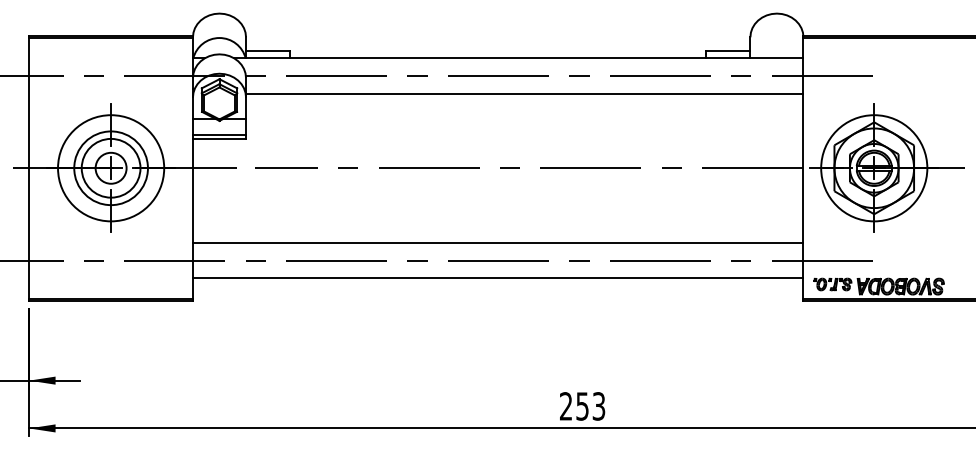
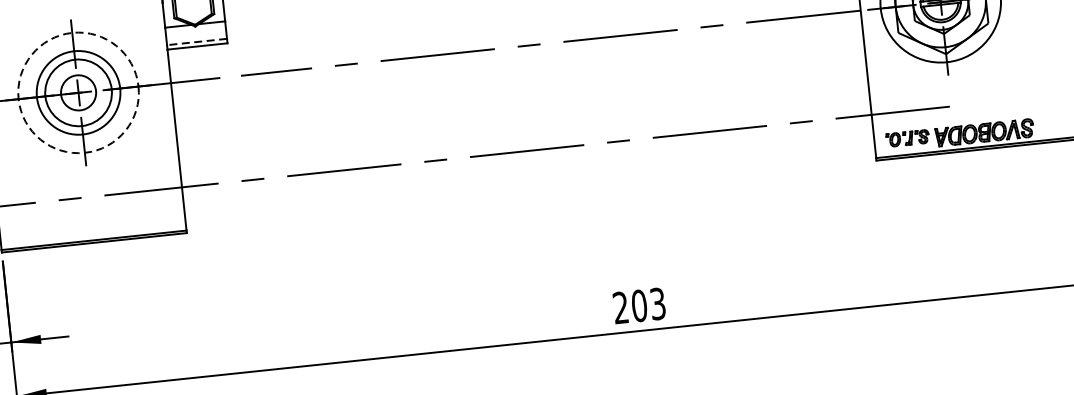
line: (219, 134) -> (197, 41), solid -> dashed
circle: (111, 168) -> (79, 93), solid -> dashed
line: (497, 242) -> (523, 130), removed
line: (497, 278) -> (528, 171), removed
text: (582, 406) -> (639, 306), 253 -> 203

